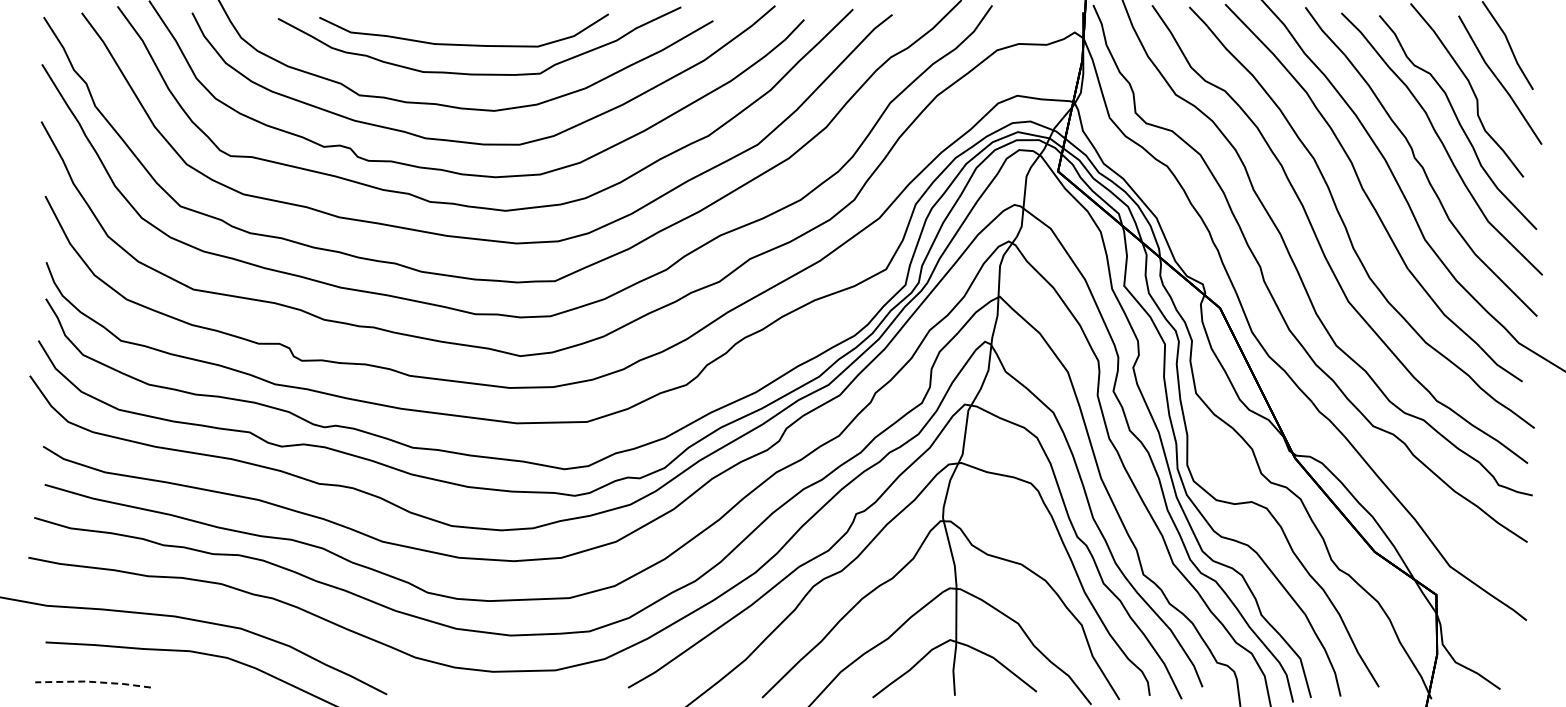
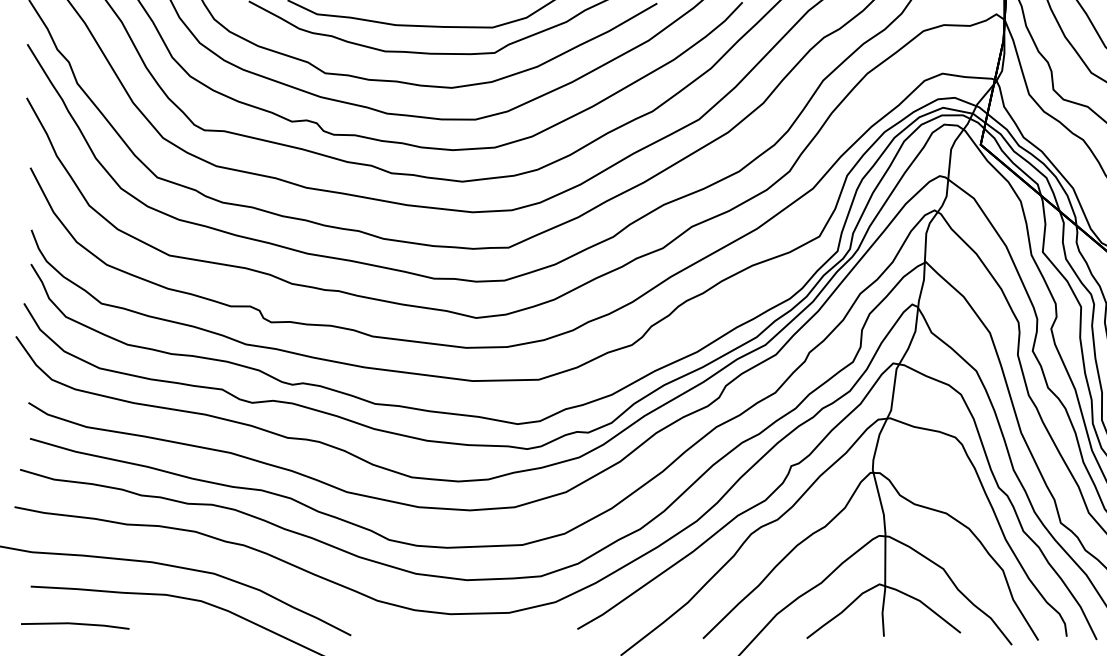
line: (93, 682) -> (75, 624), dashed -> solid

